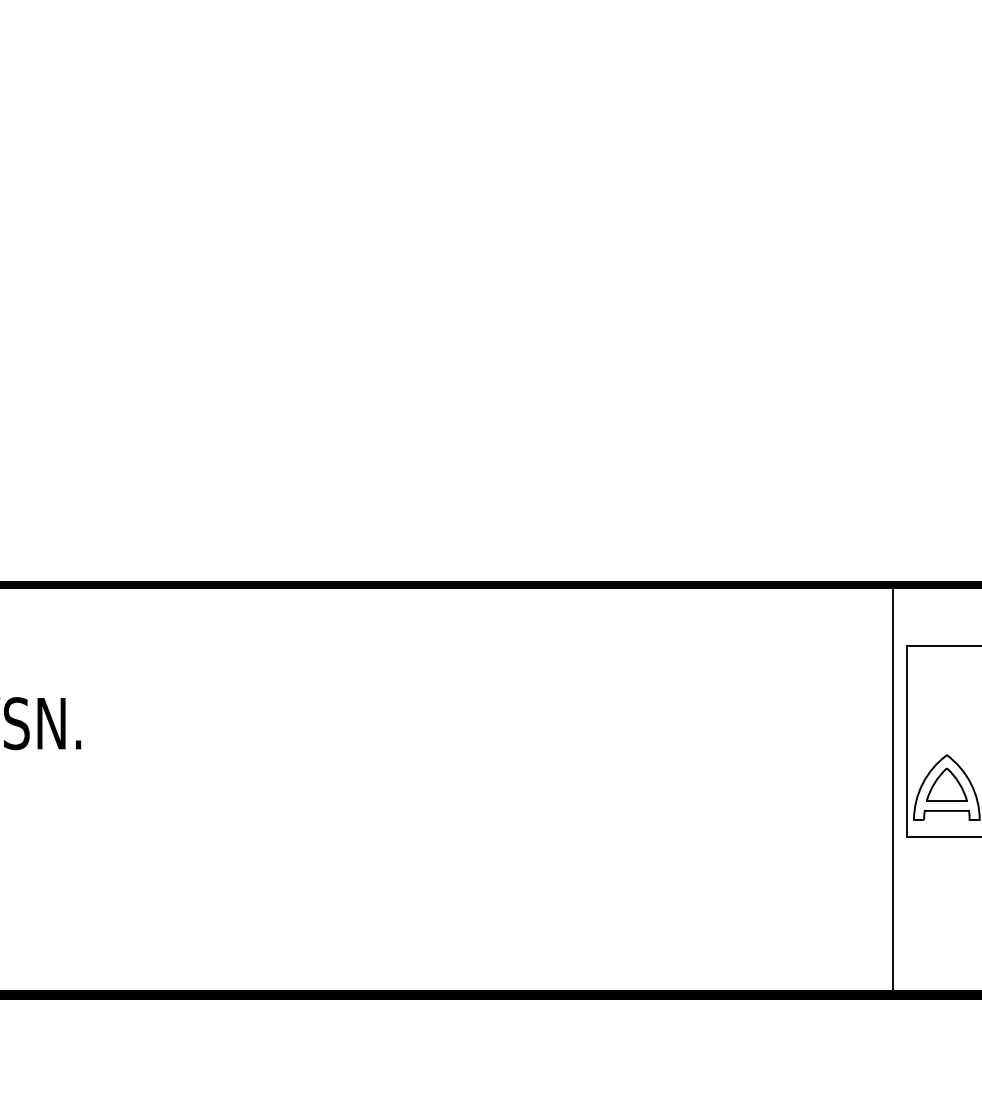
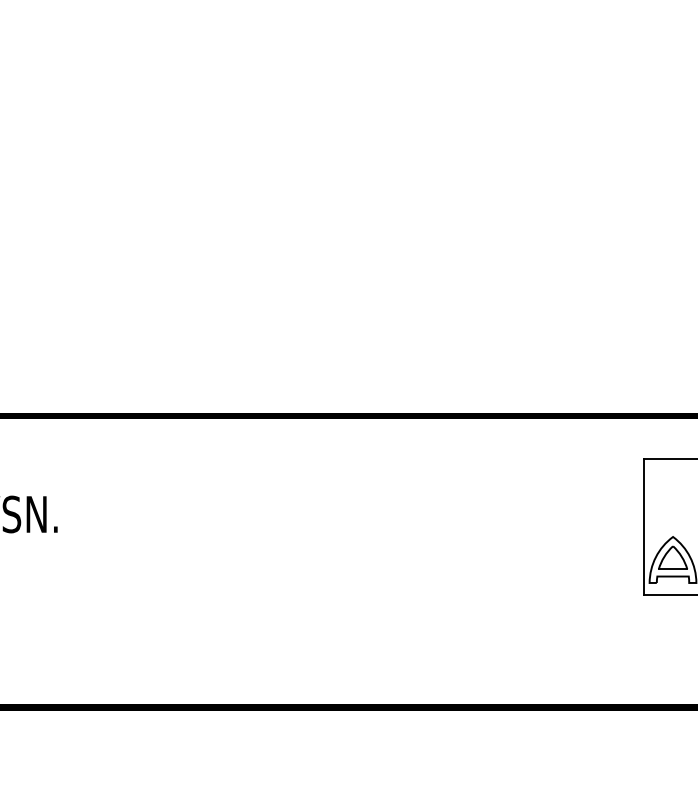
line: (892, 789) -> (634, 561), removed

